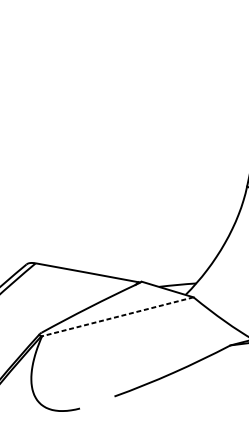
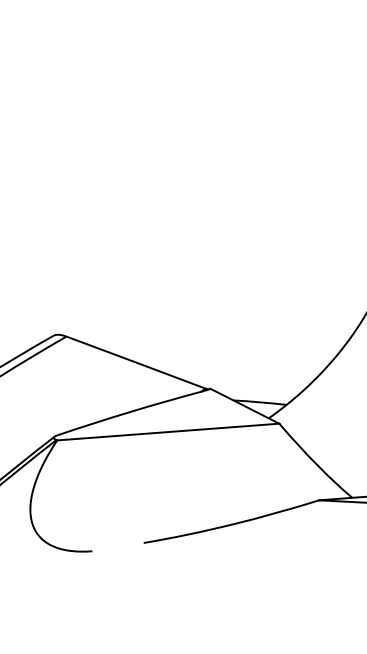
line: (117, 317) -> (167, 432), dashed -> solid

